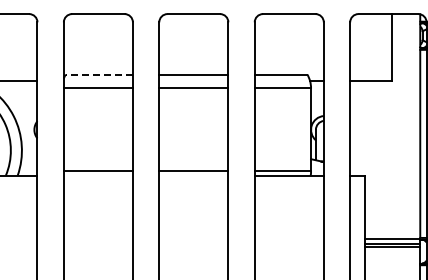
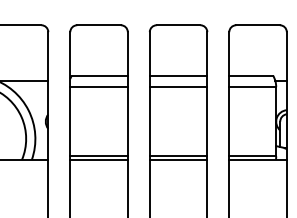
line: (99, 74) -> (99, 75), dashed -> solid
line: (97, 175) -> (98, 159), added
line: (193, 175) -> (178, 159), added

